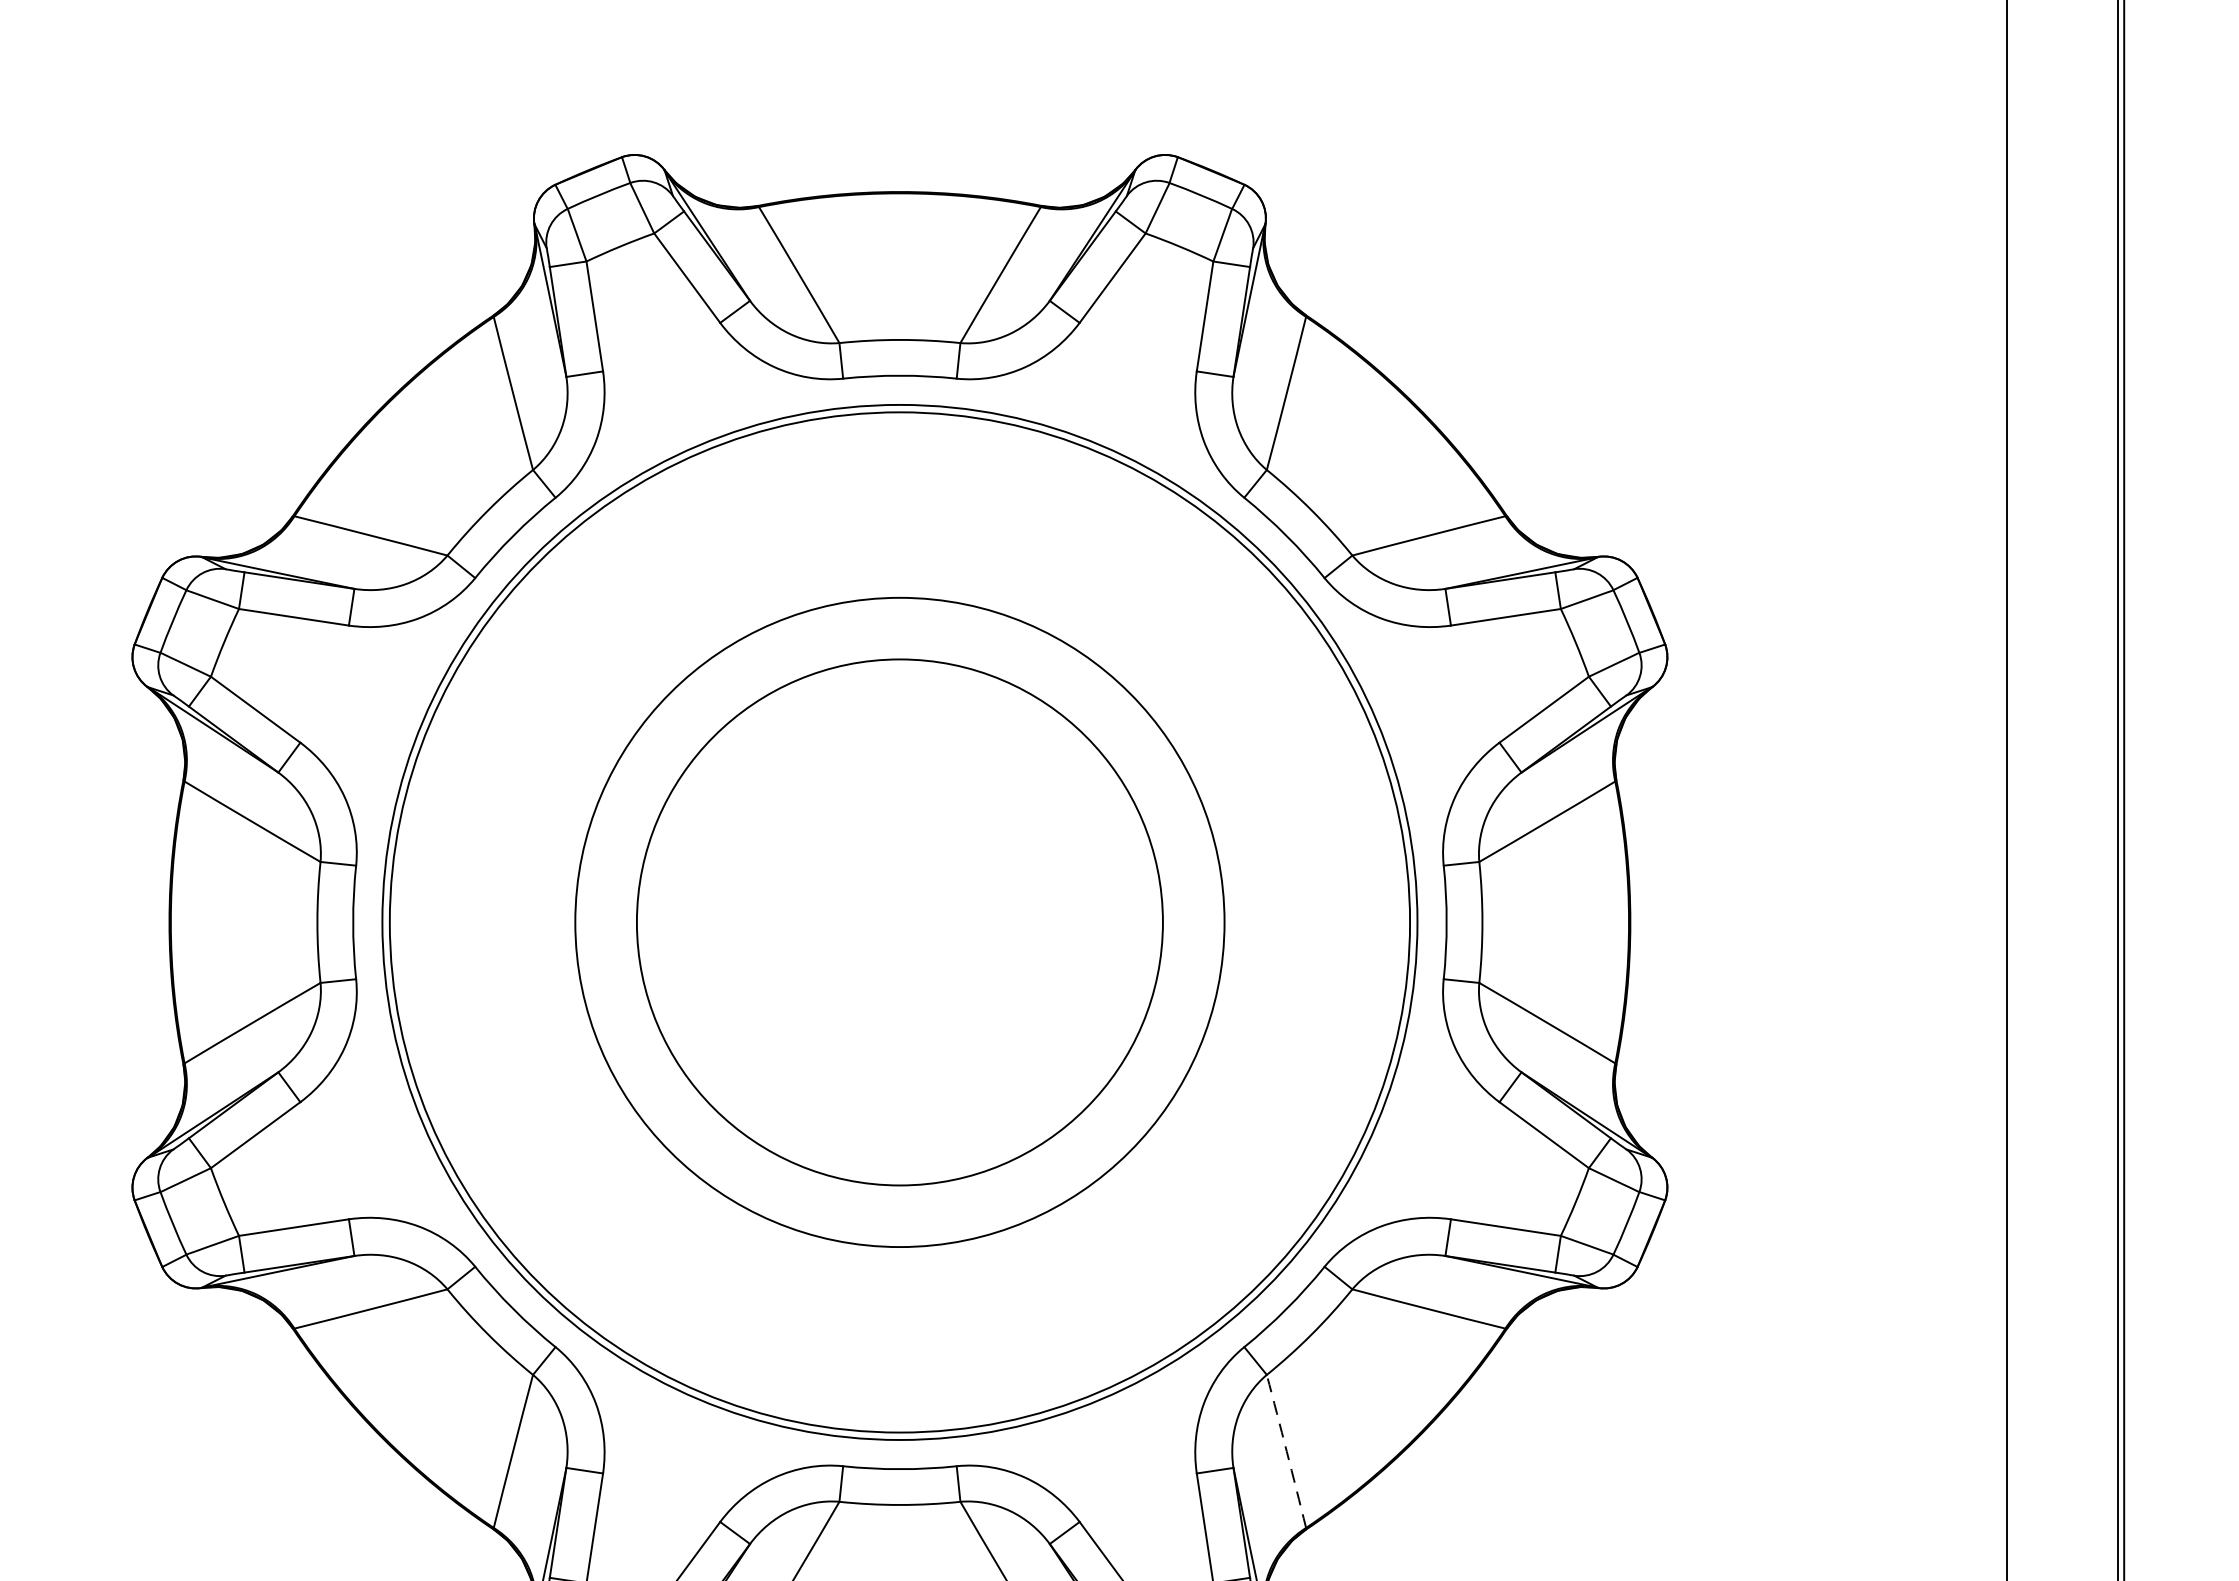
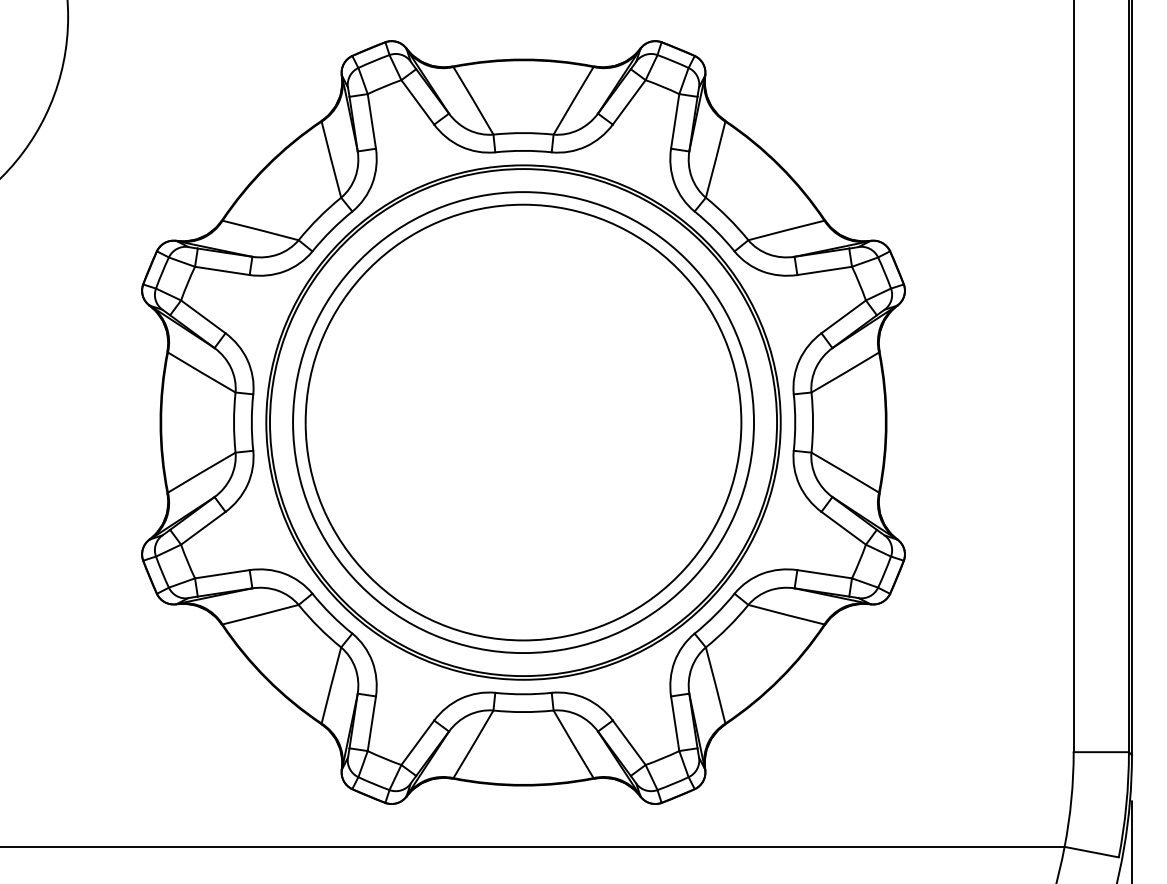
circle: (899, 922) -> (523, 422), size x1.43
circle: (899, 922) -> (523, 422), size x1.67
arc: (1286, 1451) -> (715, 685), dashed -> solid

